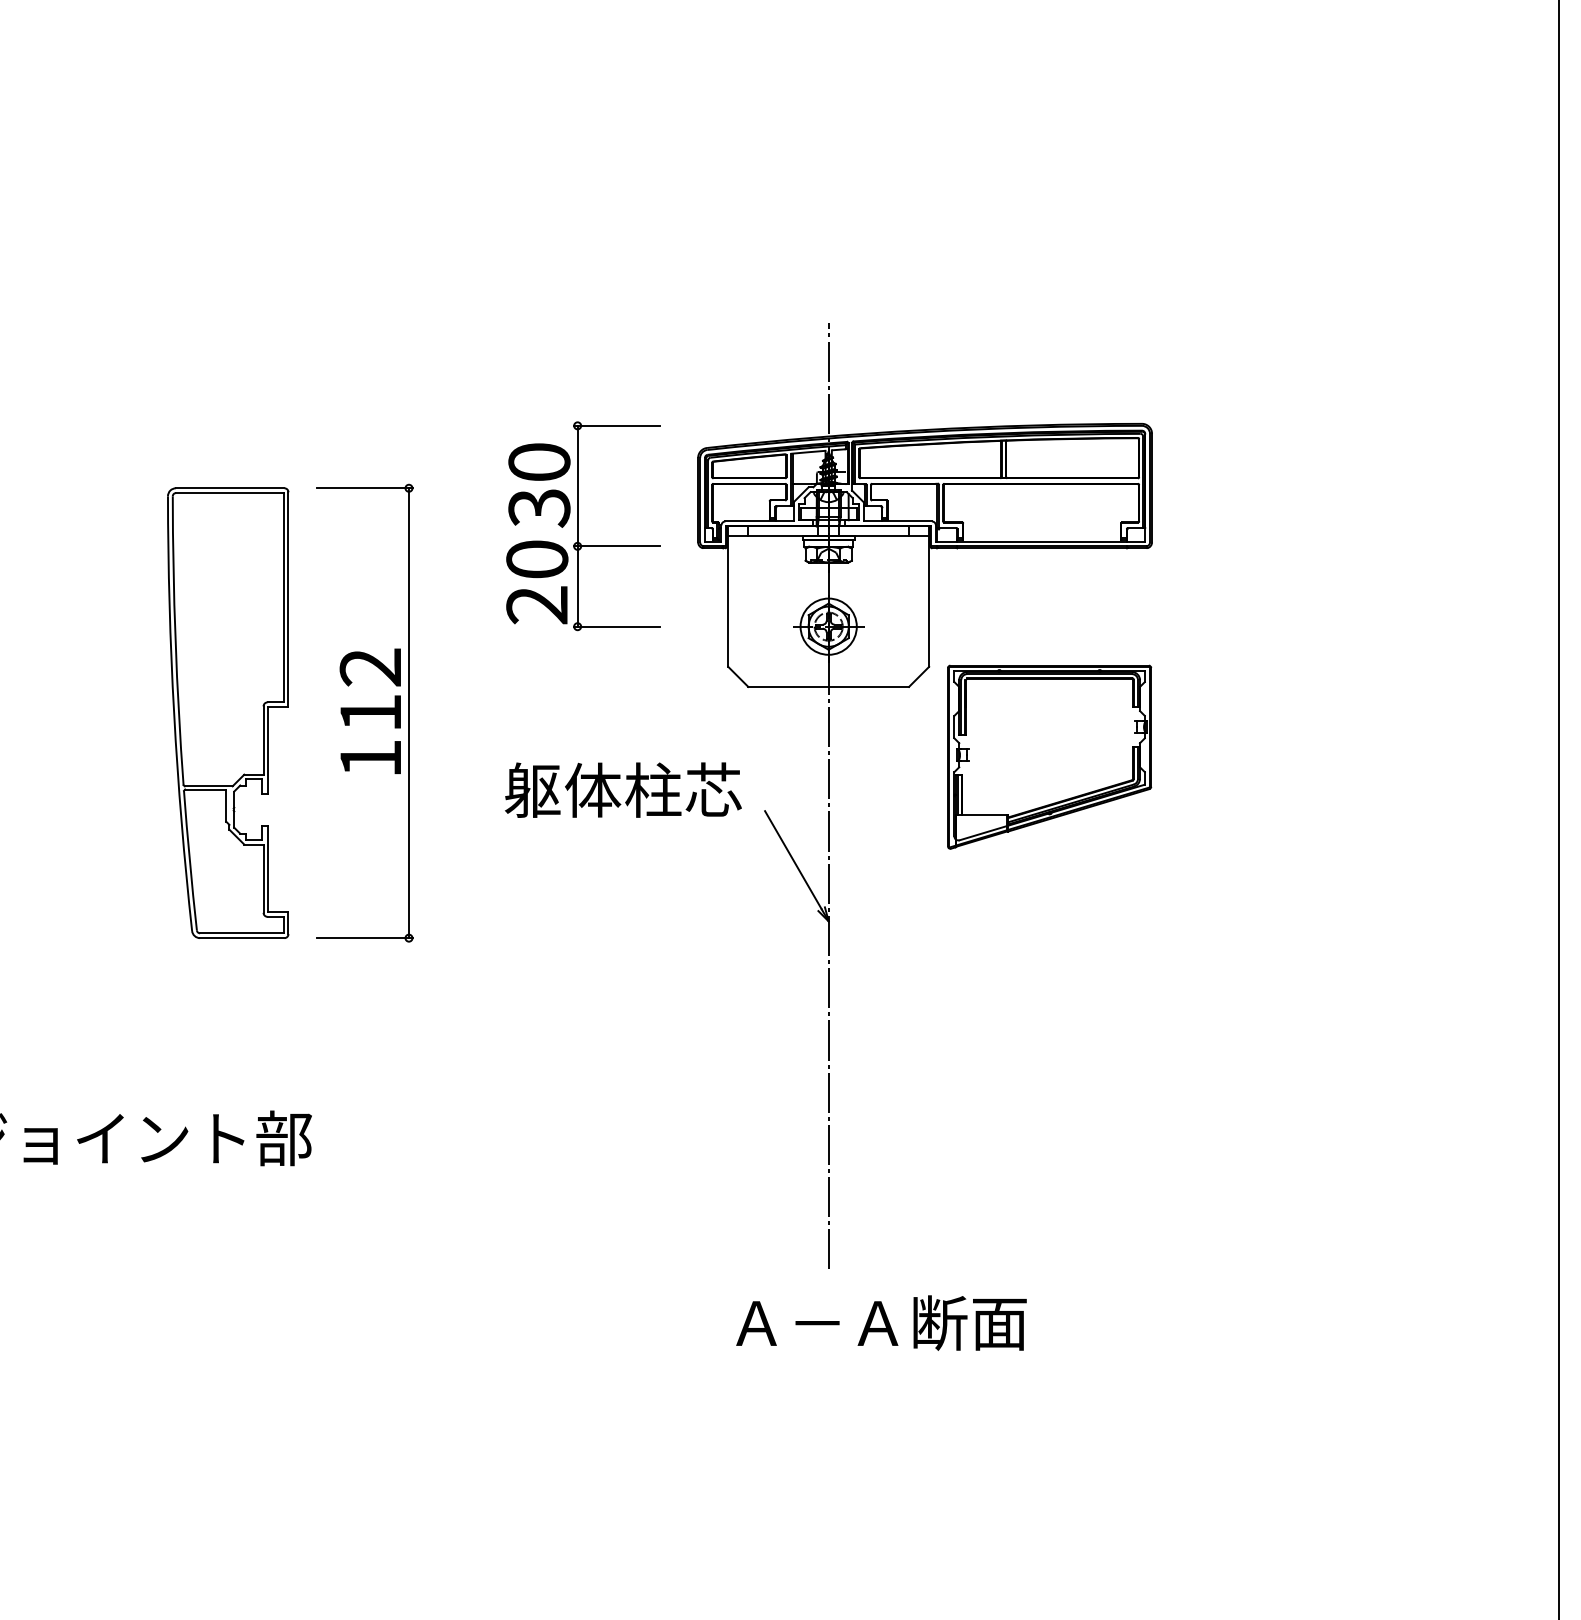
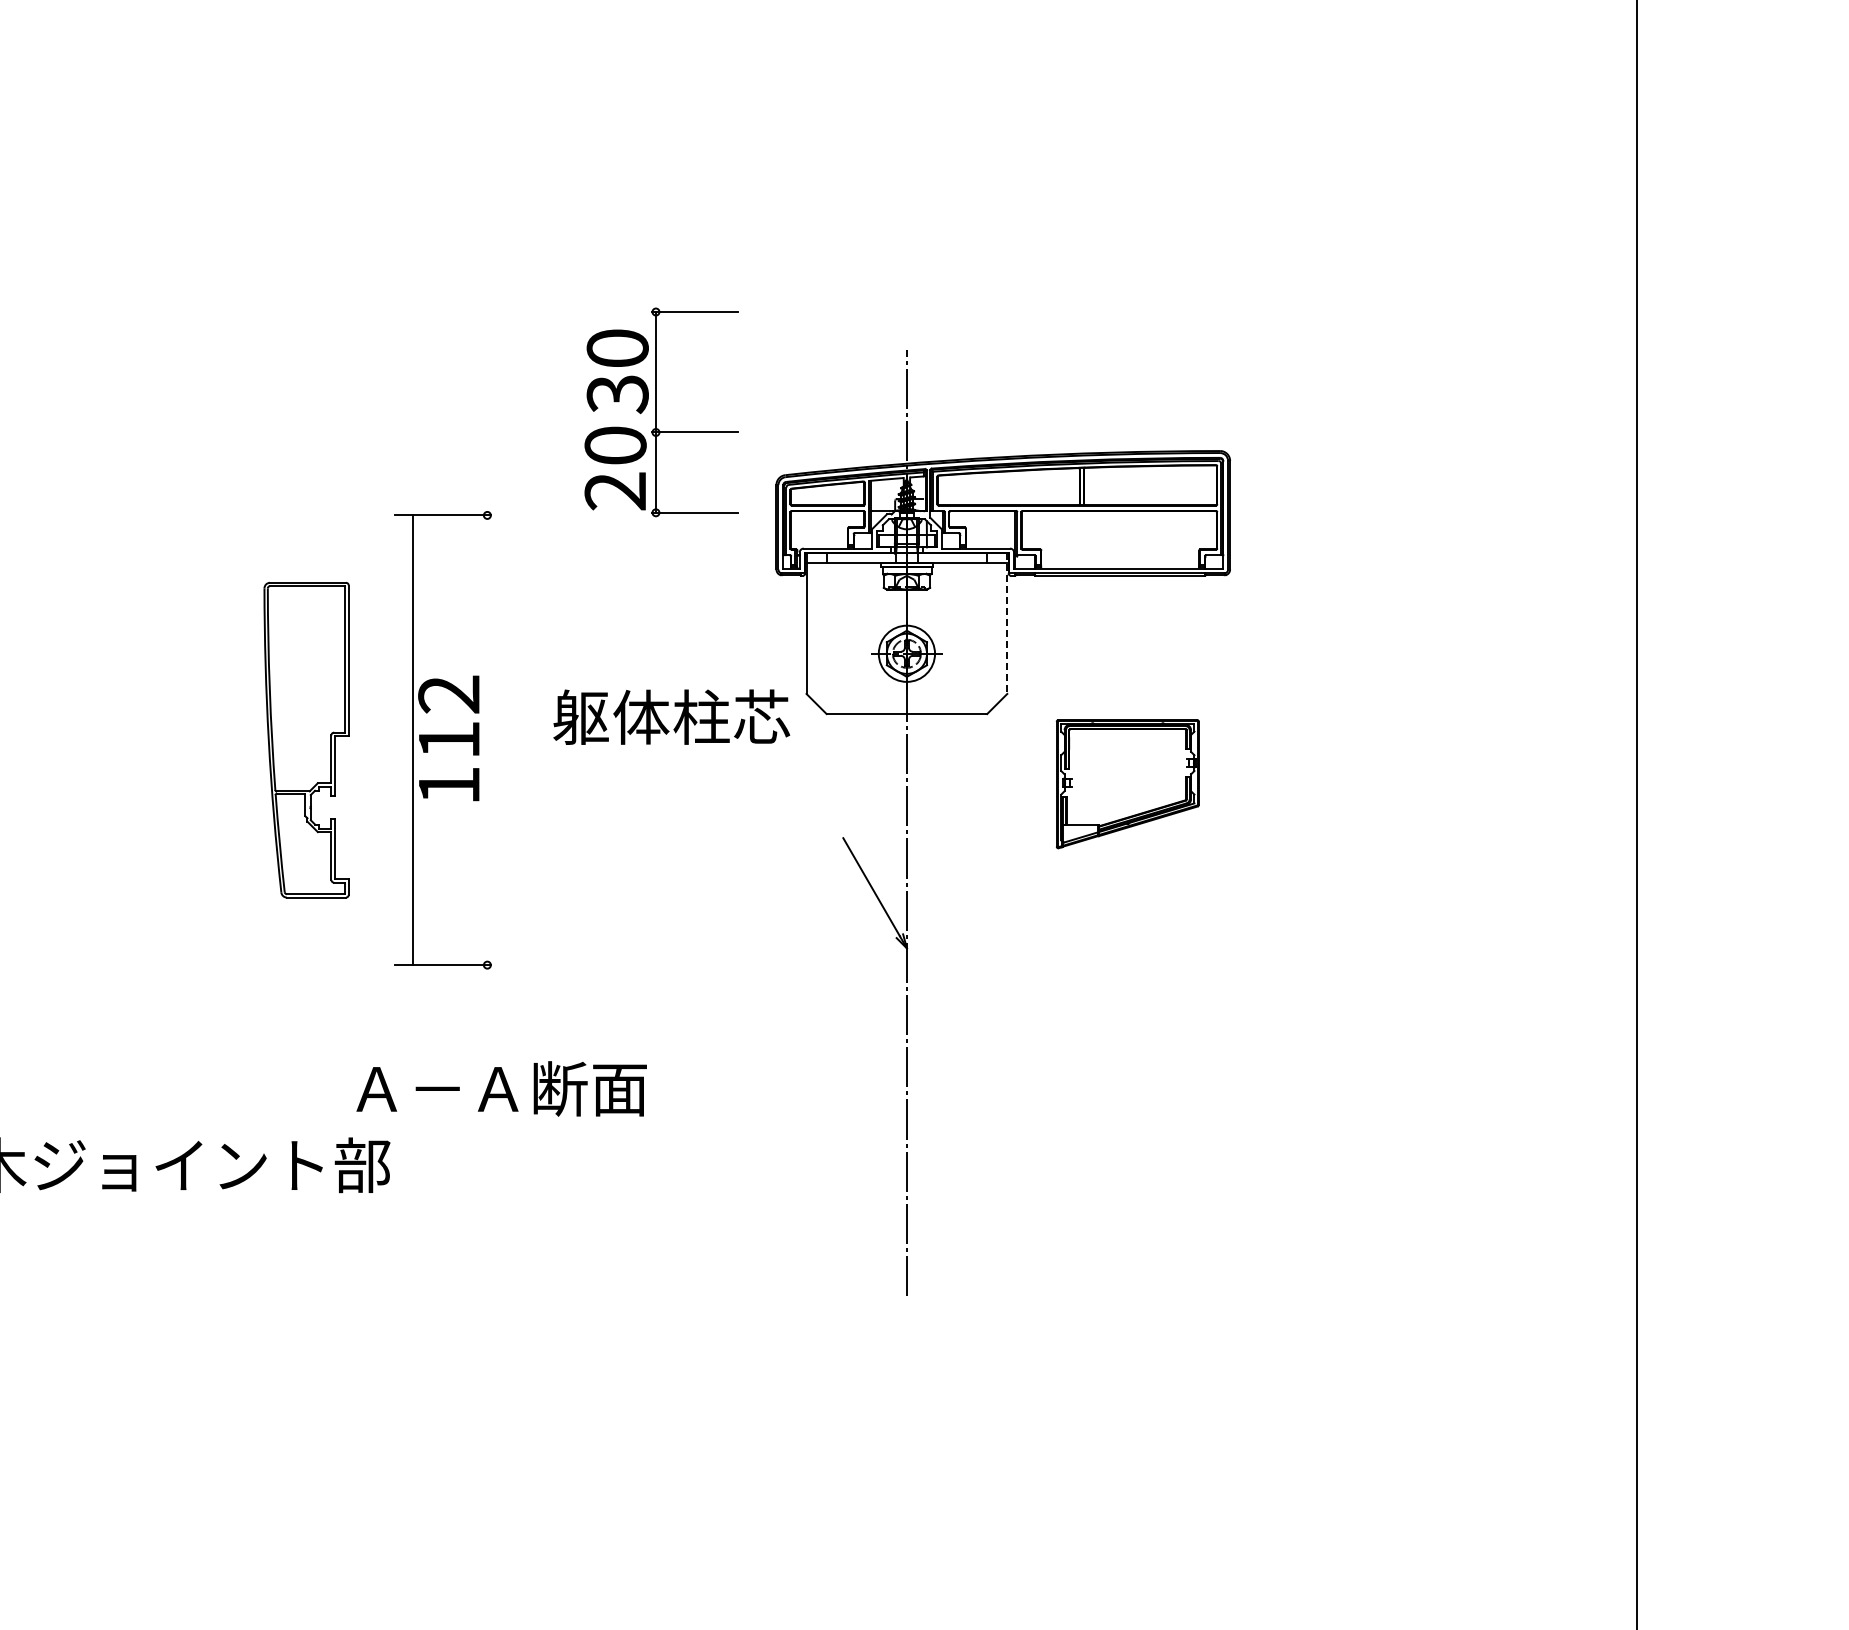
part: (583, 526) -> (661, 412), moved
line: (929, 597) -> (1007, 624), solid -> dashed
part: (228, 712) -> (306, 739), size x0.7
line: (409, 713) -> (413, 740), moved
part: (1049, 756) -> (1127, 783), size x0.7
text: (623, 789) -> (671, 716), moved
text: (881, 1322) -> (501, 1088), moved

